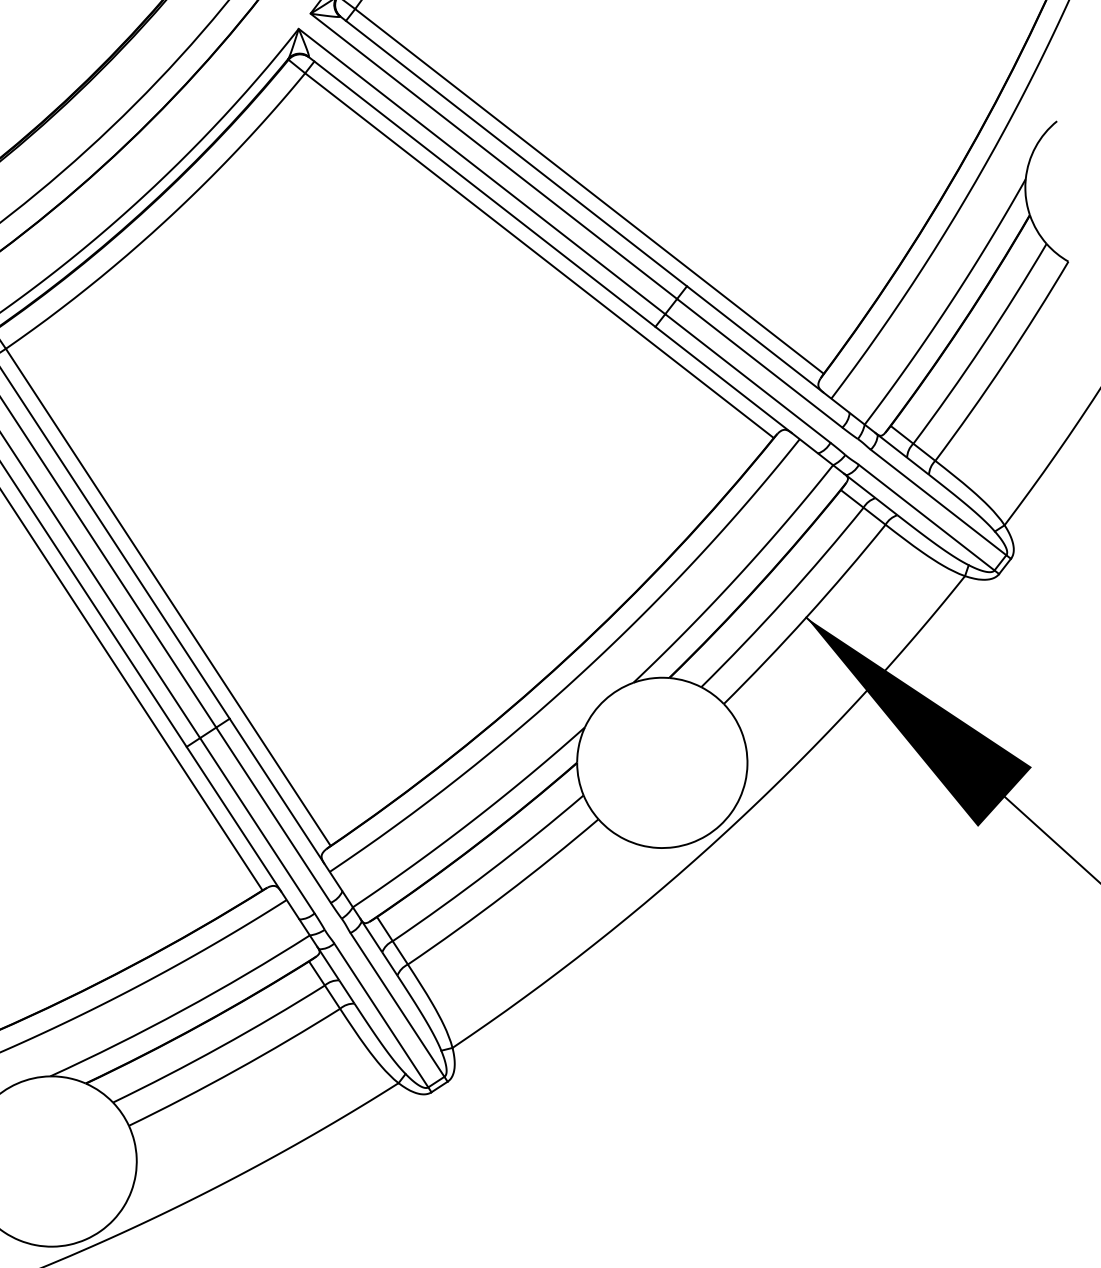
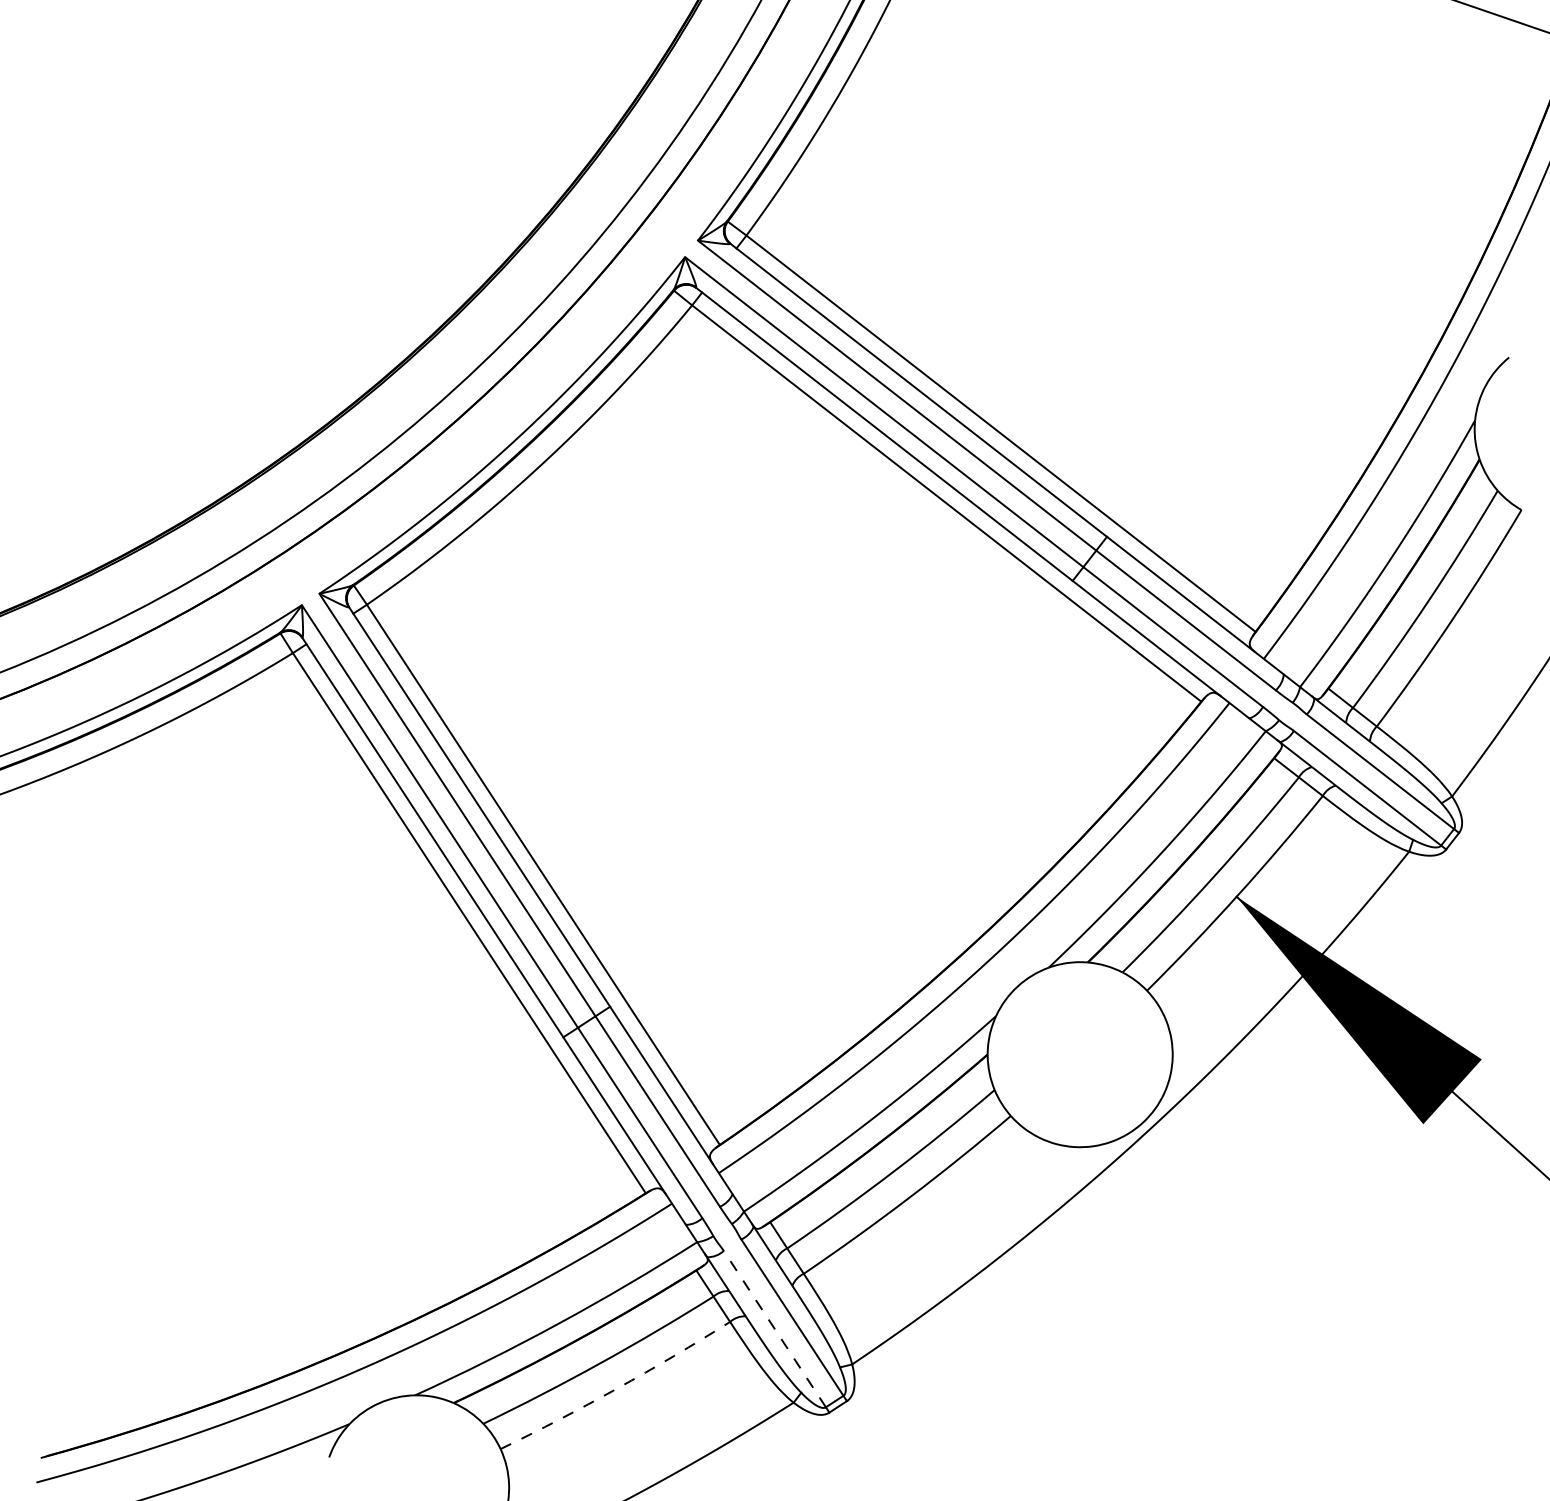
line: (380, 1014) -> (774, 1328), solid -> dashed
arc: (236, 1070) -> (617, 1388), solid -> dashed

